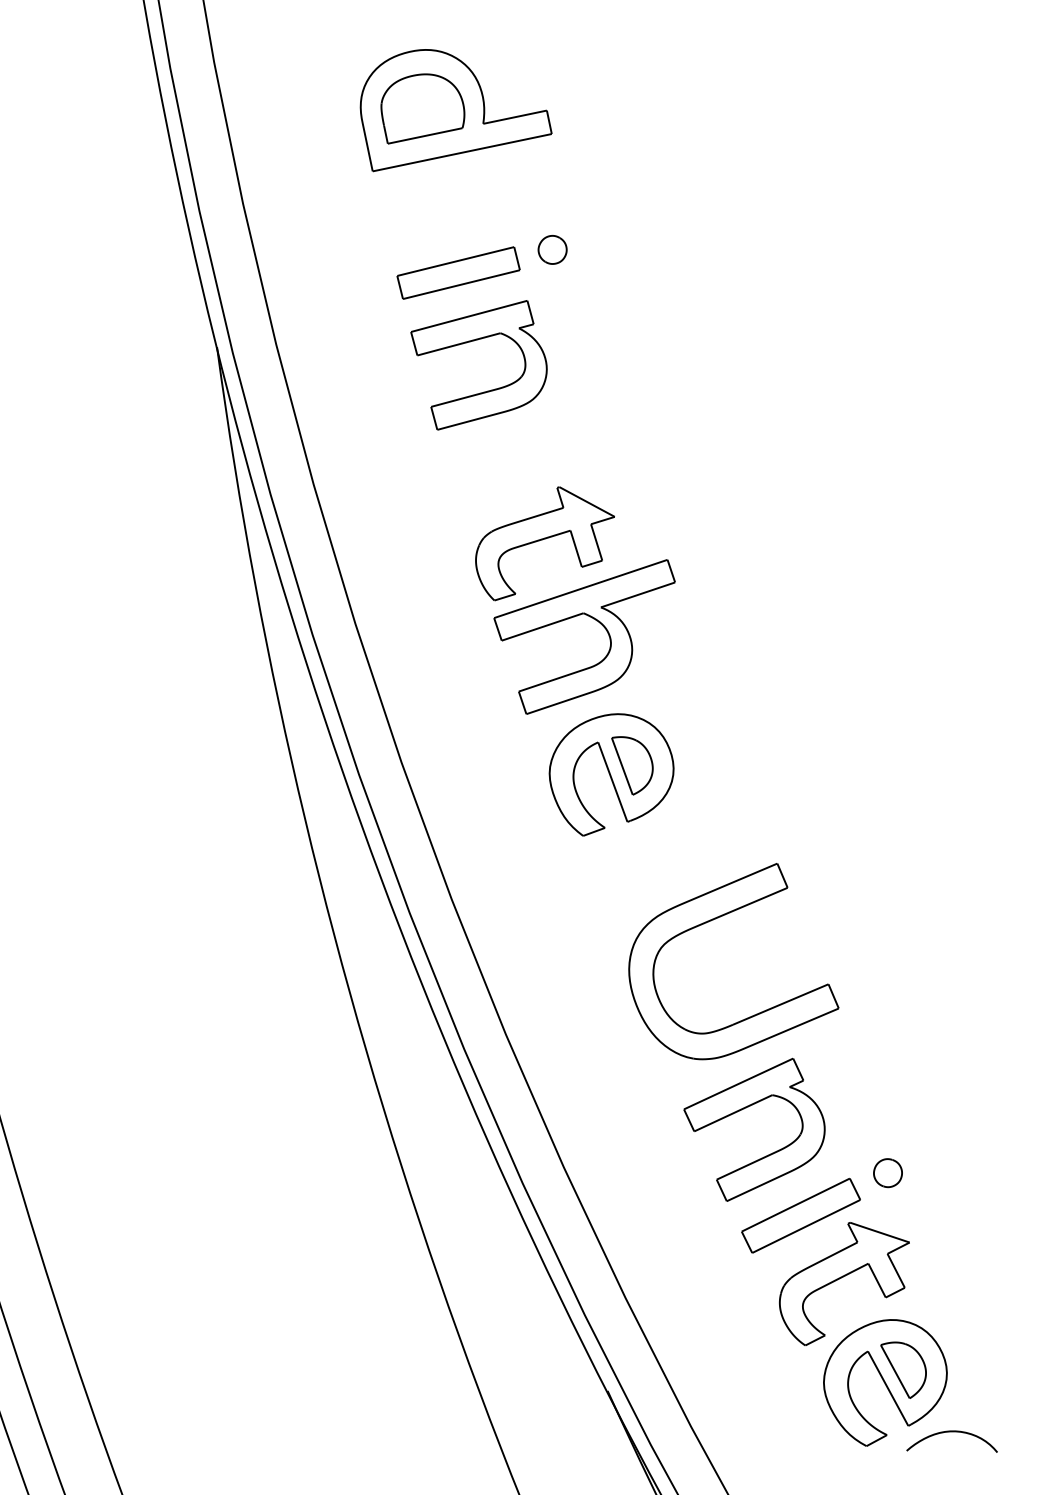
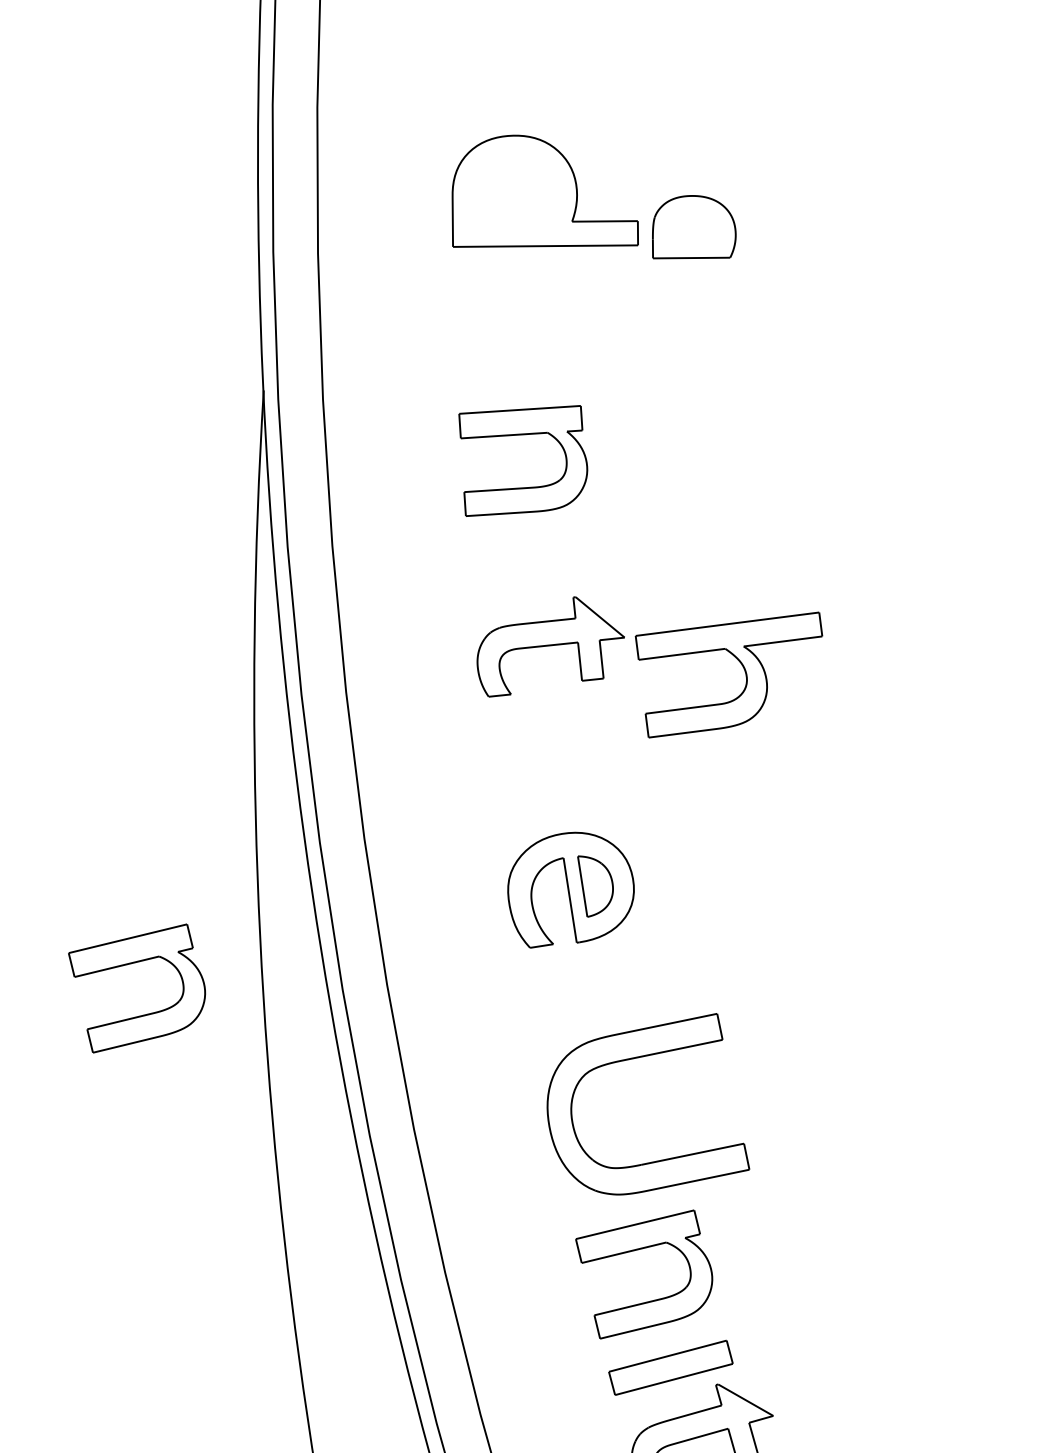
part: (422, 108) -> (694, 230), moved
part: (552, 249) -> (615, 360), removed
part: (458, 272) -> (518, 364), removed
part: (596, 621) -> (736, 659), moved
part: (197, 930) -> (128, 965), added
part: (887, 1173) -> (765, 1343), removed

